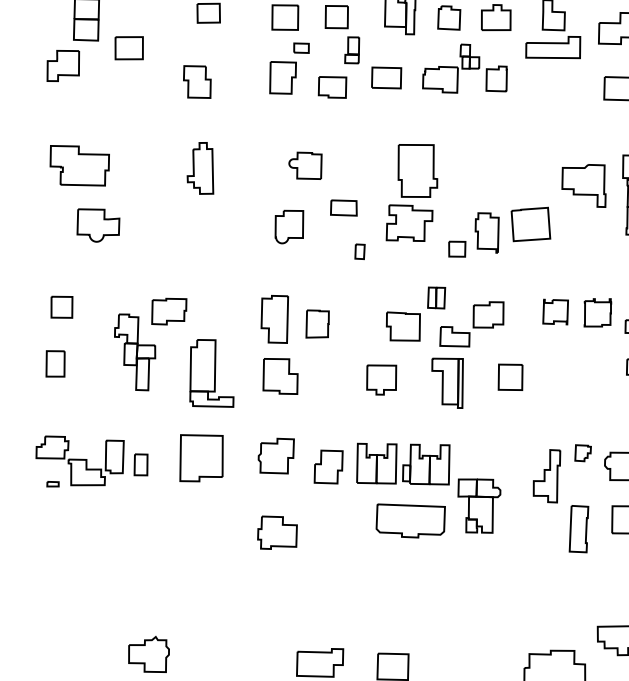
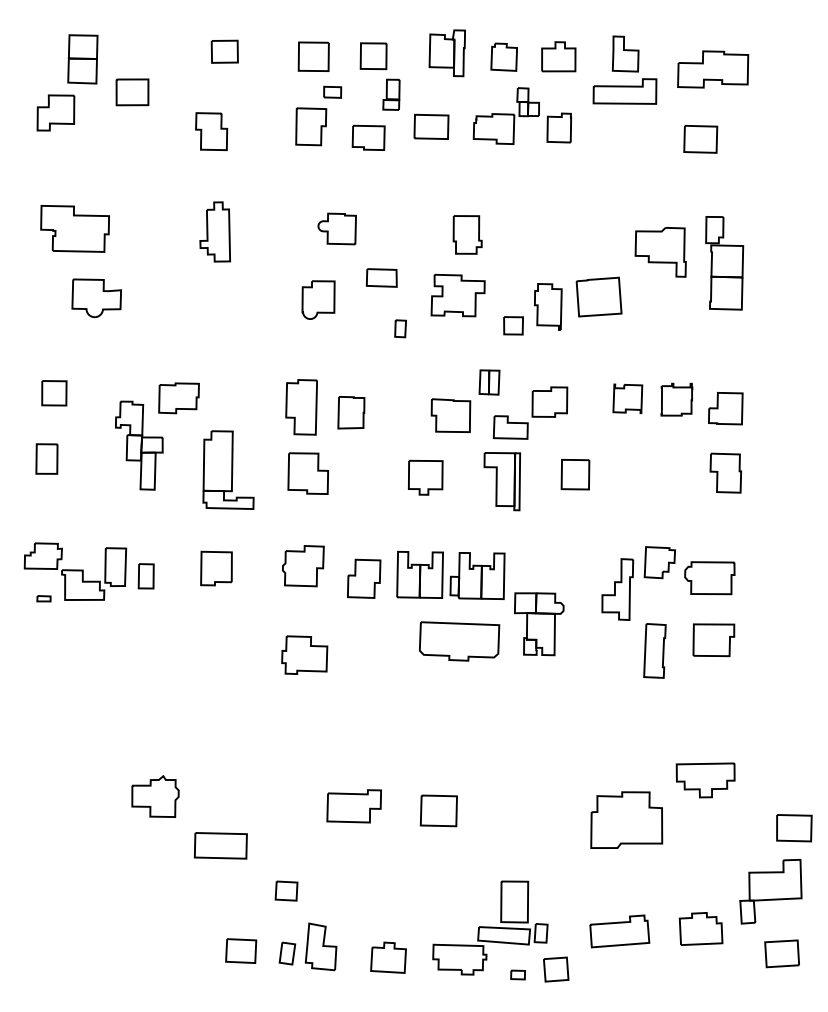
part: (417, 170) -> (467, 234), size x0.62
part: (582, 452) -> (659, 562), size x1.67
part: (201, 458) -> (216, 568), size x0.62

